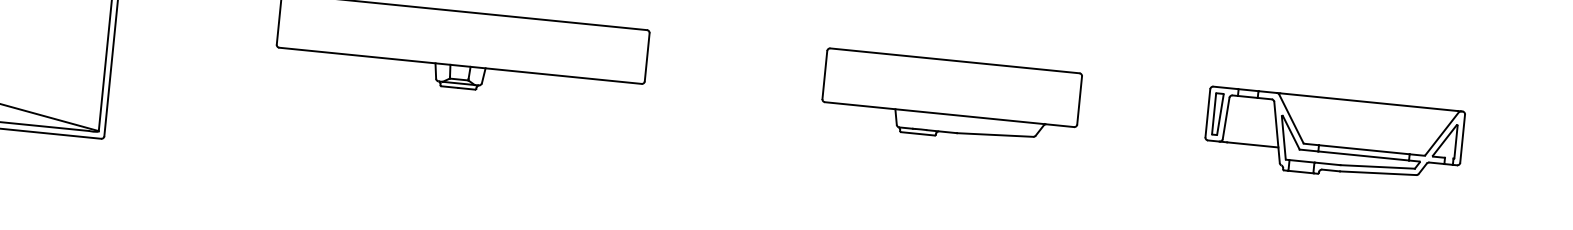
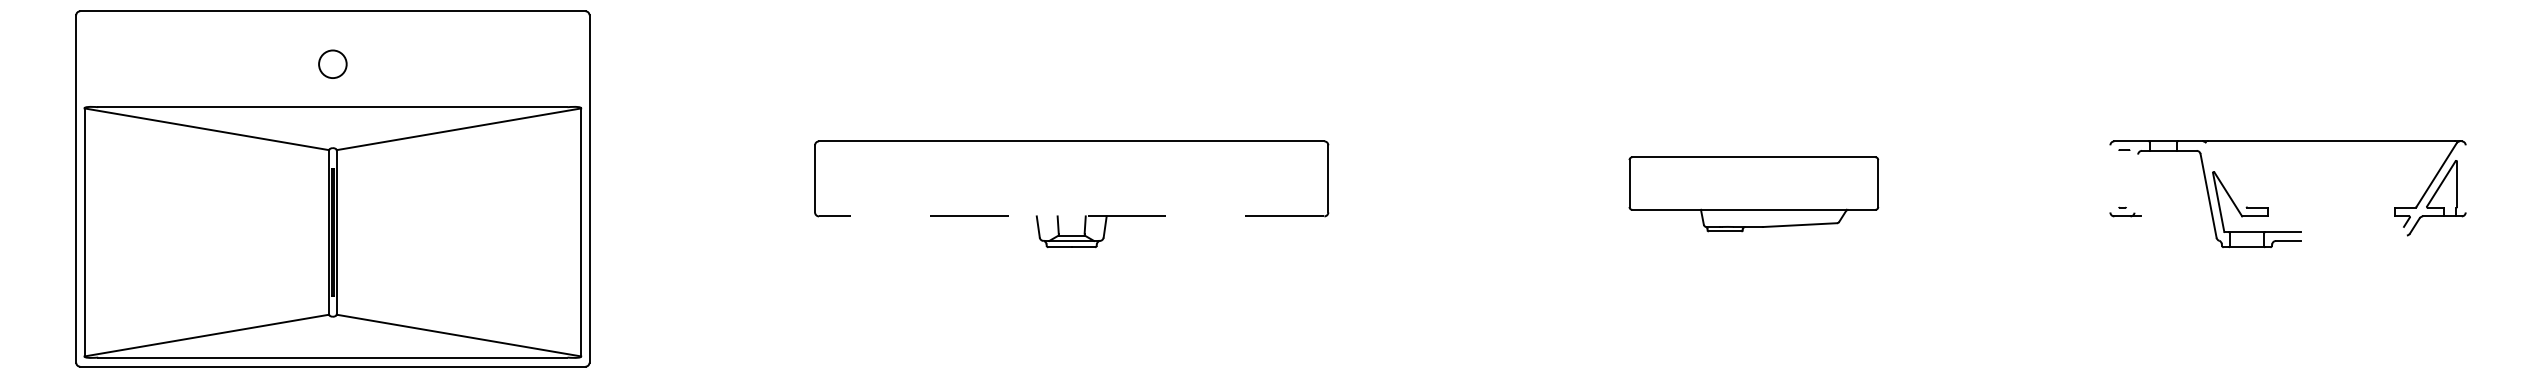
line: (460, 65) -> (1071, 216), solid -> dashed
part: (950, 98) -> (1753, 194), size x0.7
line: (1207, 112) -> (2110, 178), removed
line: (1214, 113) -> (2119, 178), removed
line: (1220, 114) -> (2127, 178), removed
line: (1226, 118) -> (2136, 183), removed
line: (1291, 118) -> (2226, 174), removed
line: (1462, 138) -> (2465, 178), removed
line: (1252, 144) -> (2176, 216), removed
line: (1364, 149) -> (2331, 207), removed
line: (1363, 156) -> (2331, 216), removed
line: (1377, 166) -> (2351, 229), removed
line: (1377, 172) -> (2353, 237), removed

